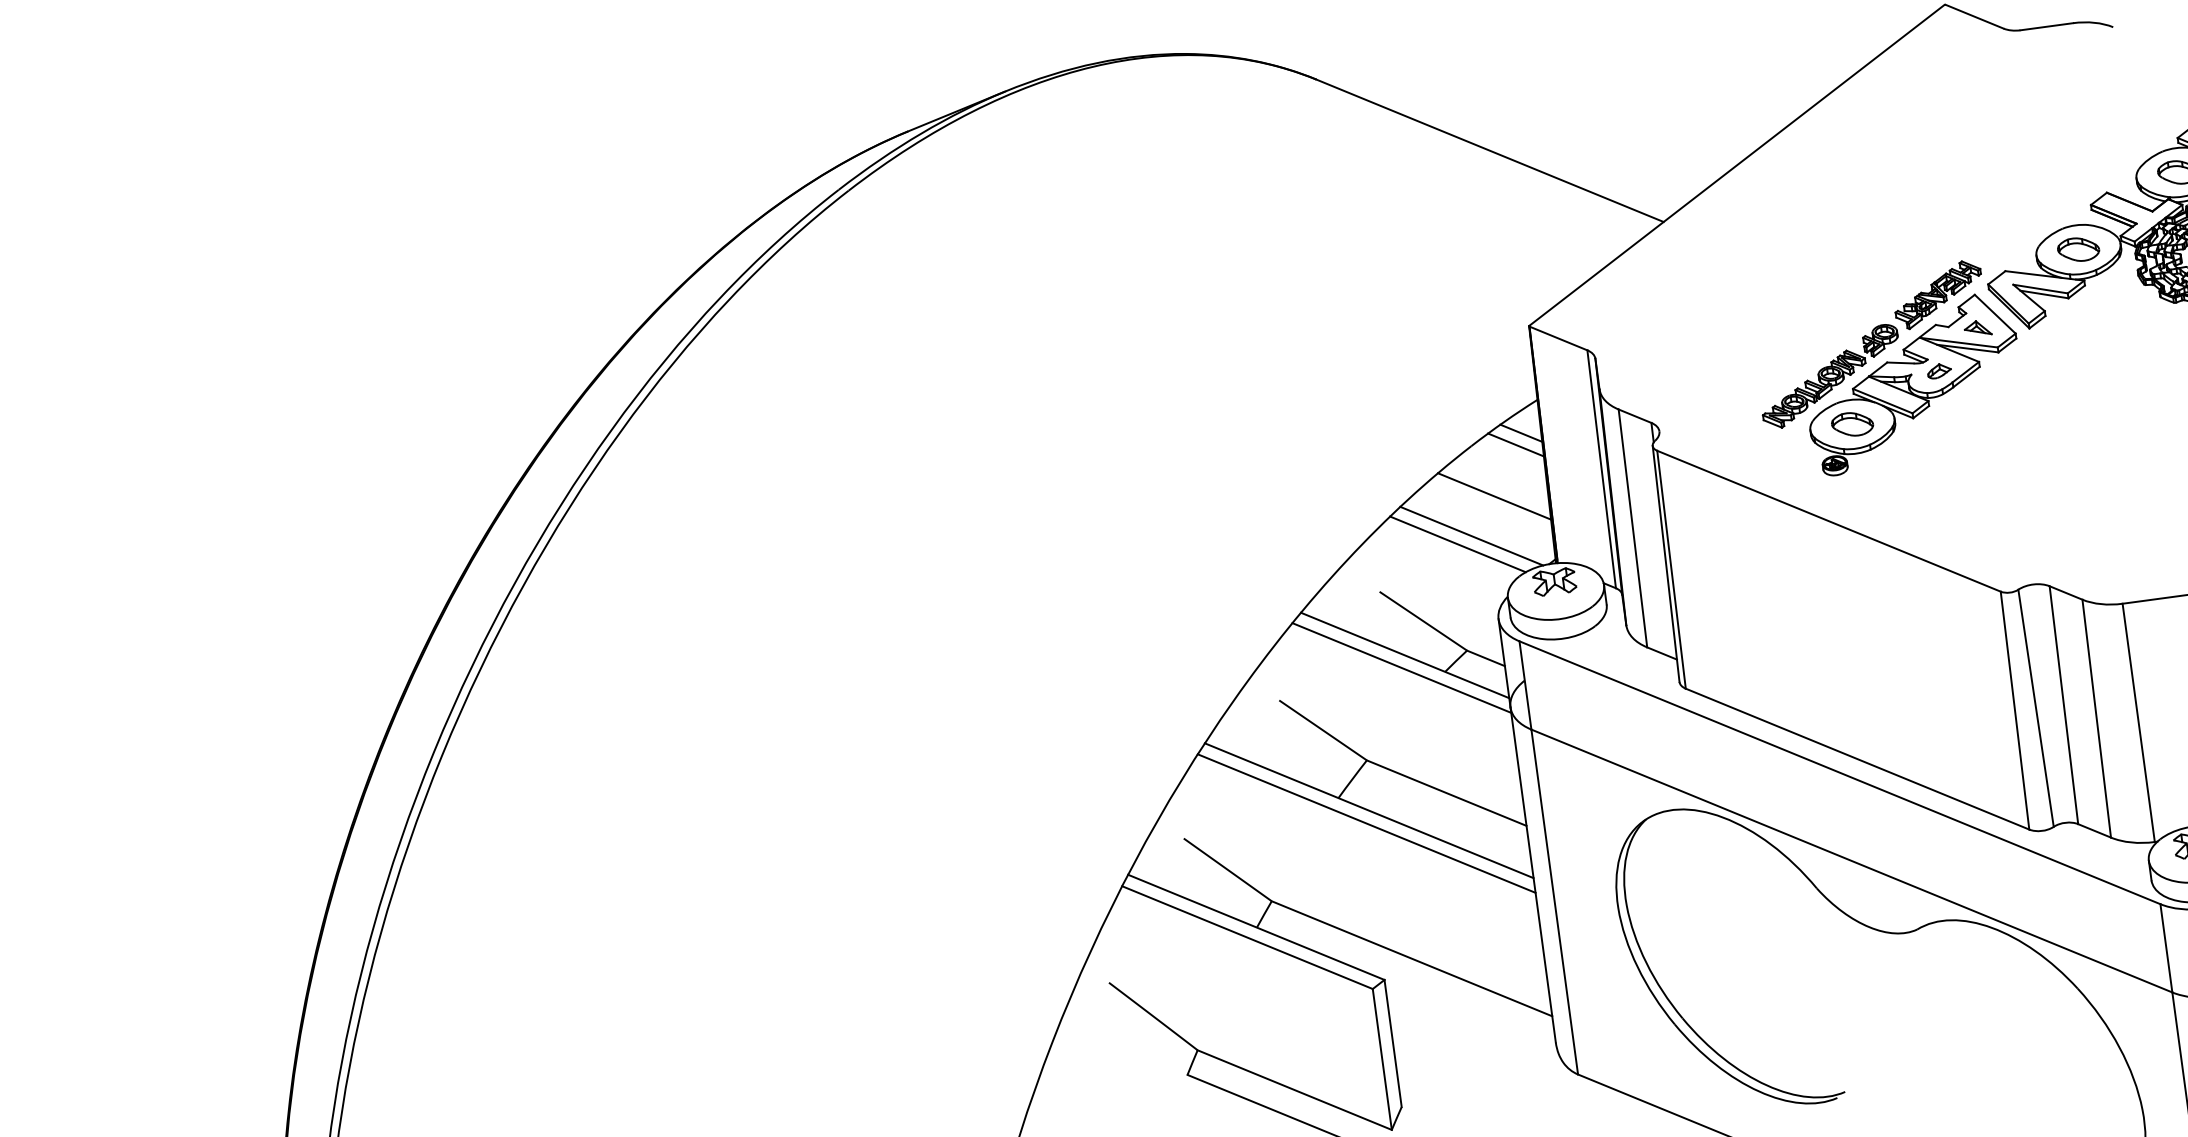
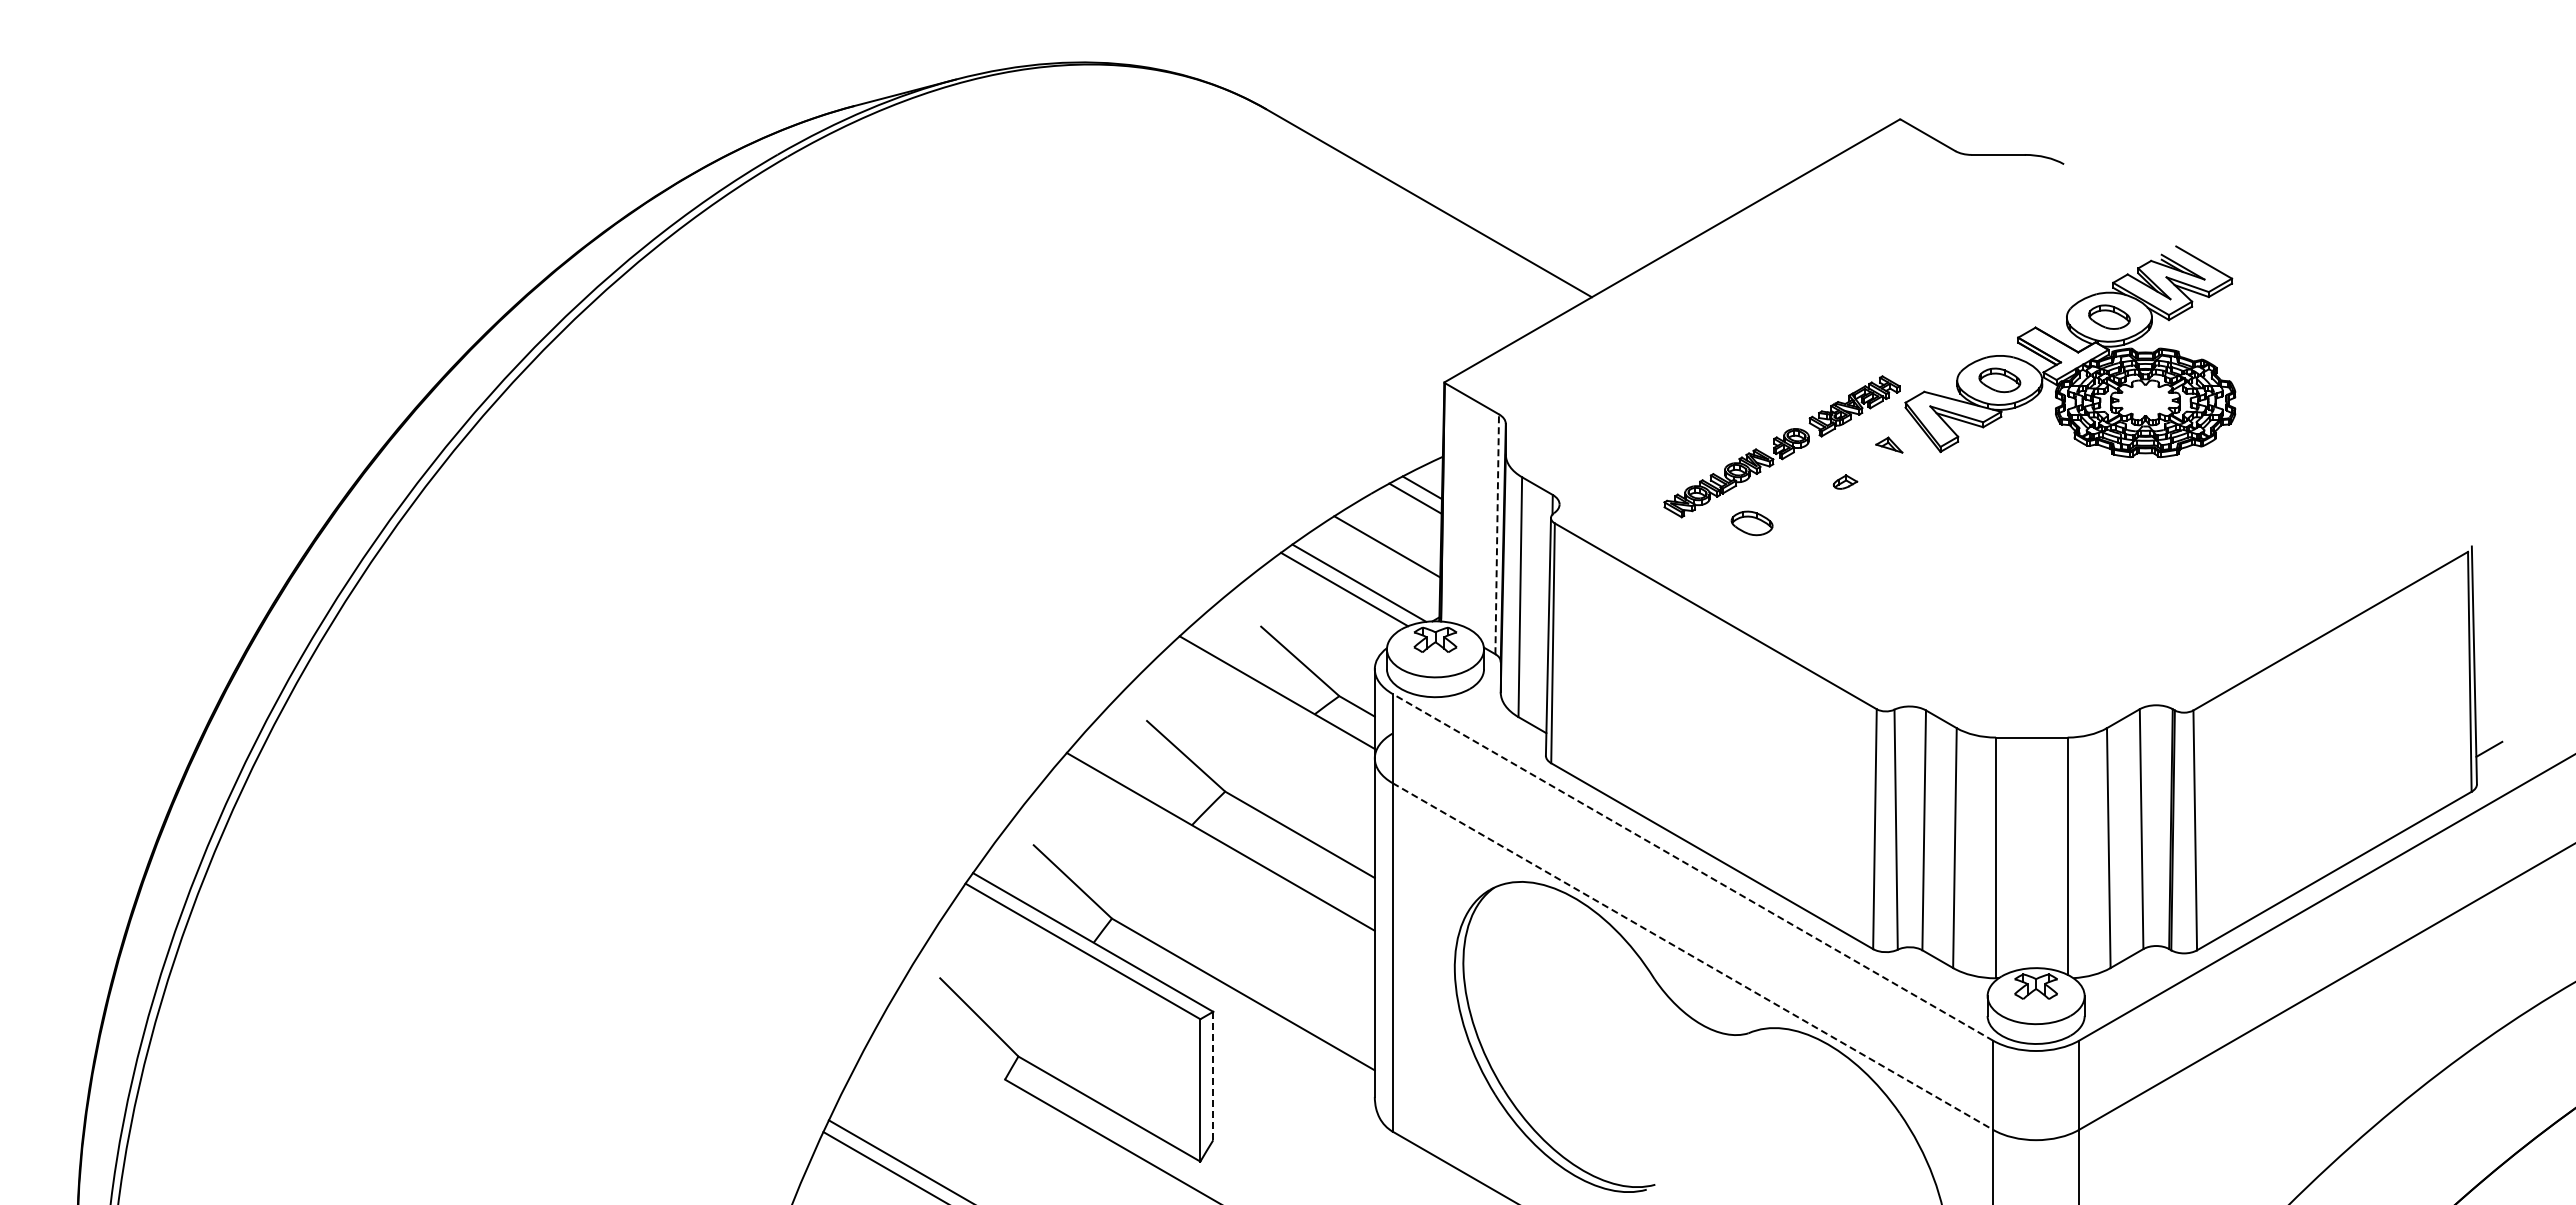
part: (1912, 384) -> (1817, 491), removed
line: (1601, 469) -> (1497, 534), solid -> dashed
line: (1401, 667) -> (1271, 704), removed
line: (1839, 772) -> (1692, 867), solid -> dashed
line: (1366, 822) -> (1216, 853), removed
line: (1851, 861) -> (1692, 956), solid -> dashed
line: (1393, 1043) -> (1213, 1076), solid -> dashed

